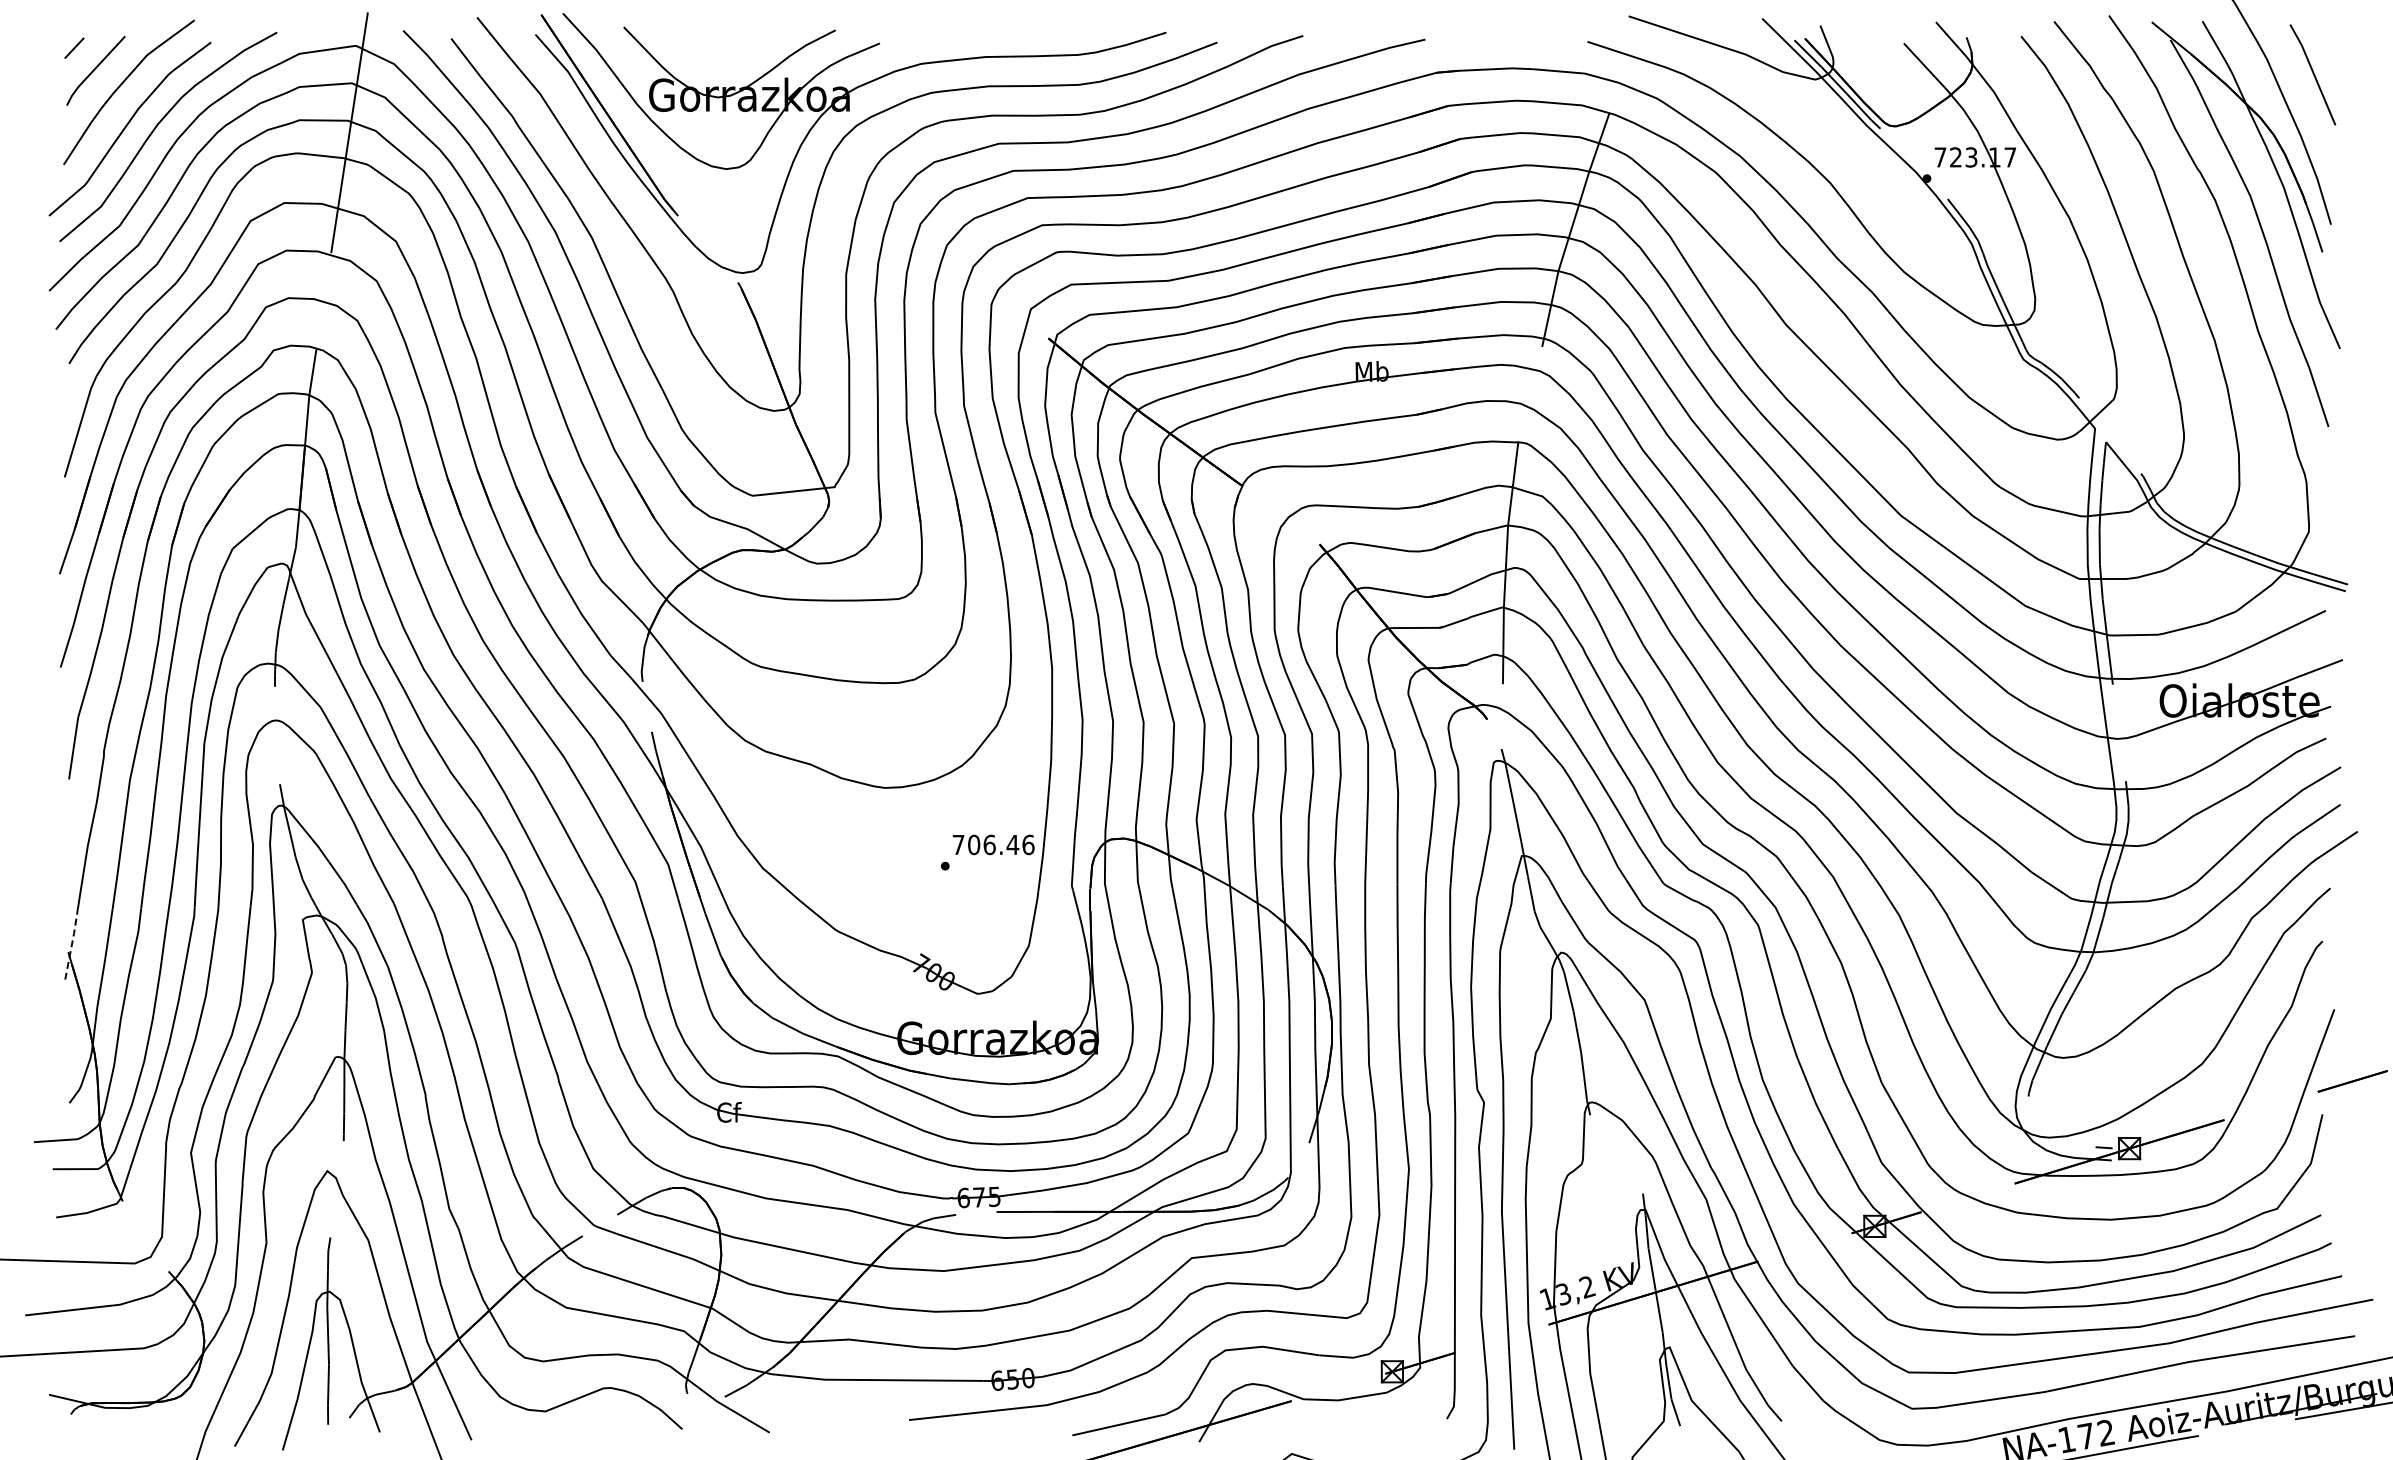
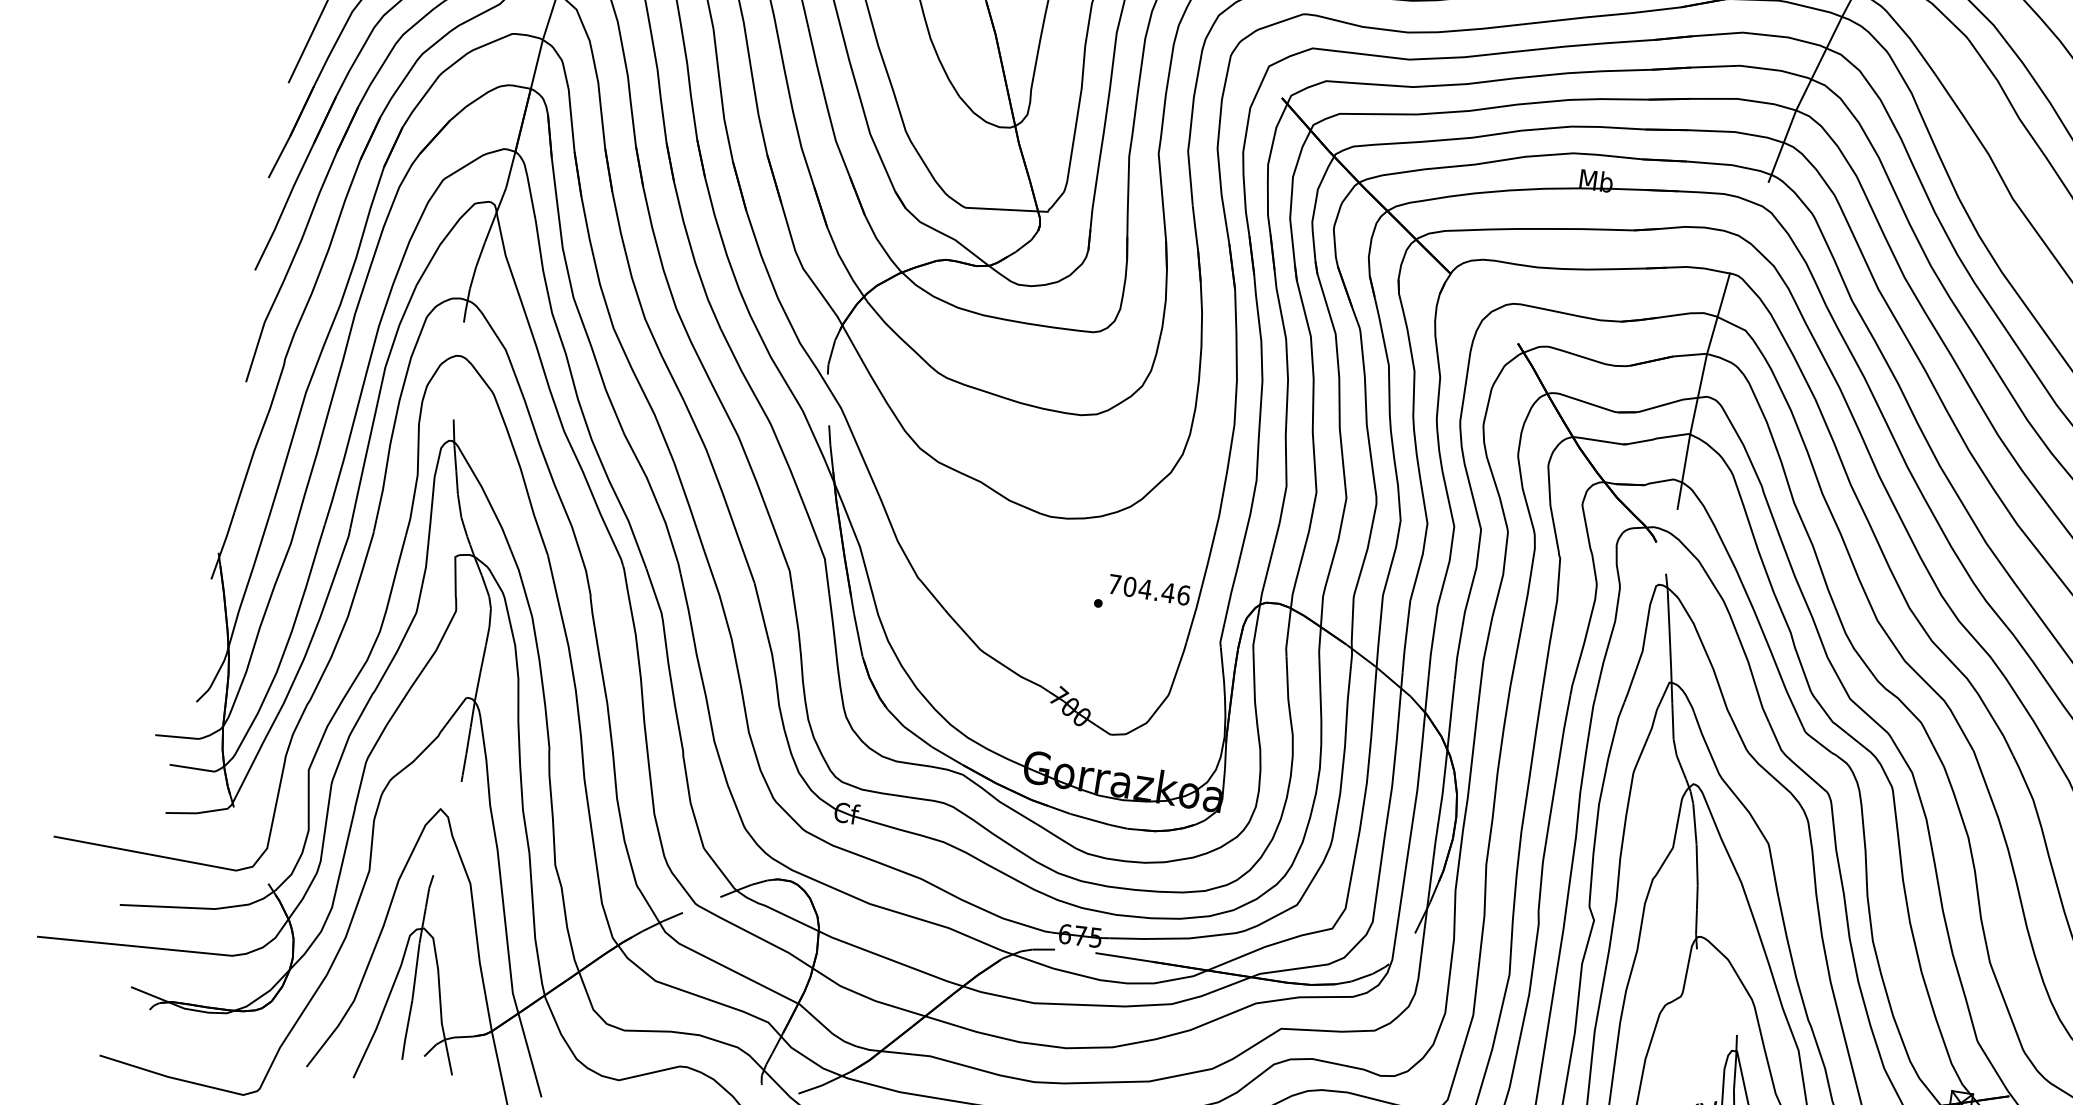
text: (989, 844) -> (1145, 588), 706.46 -> 704.46
line: (72, 943) -> (224, 544), dashed -> solid

